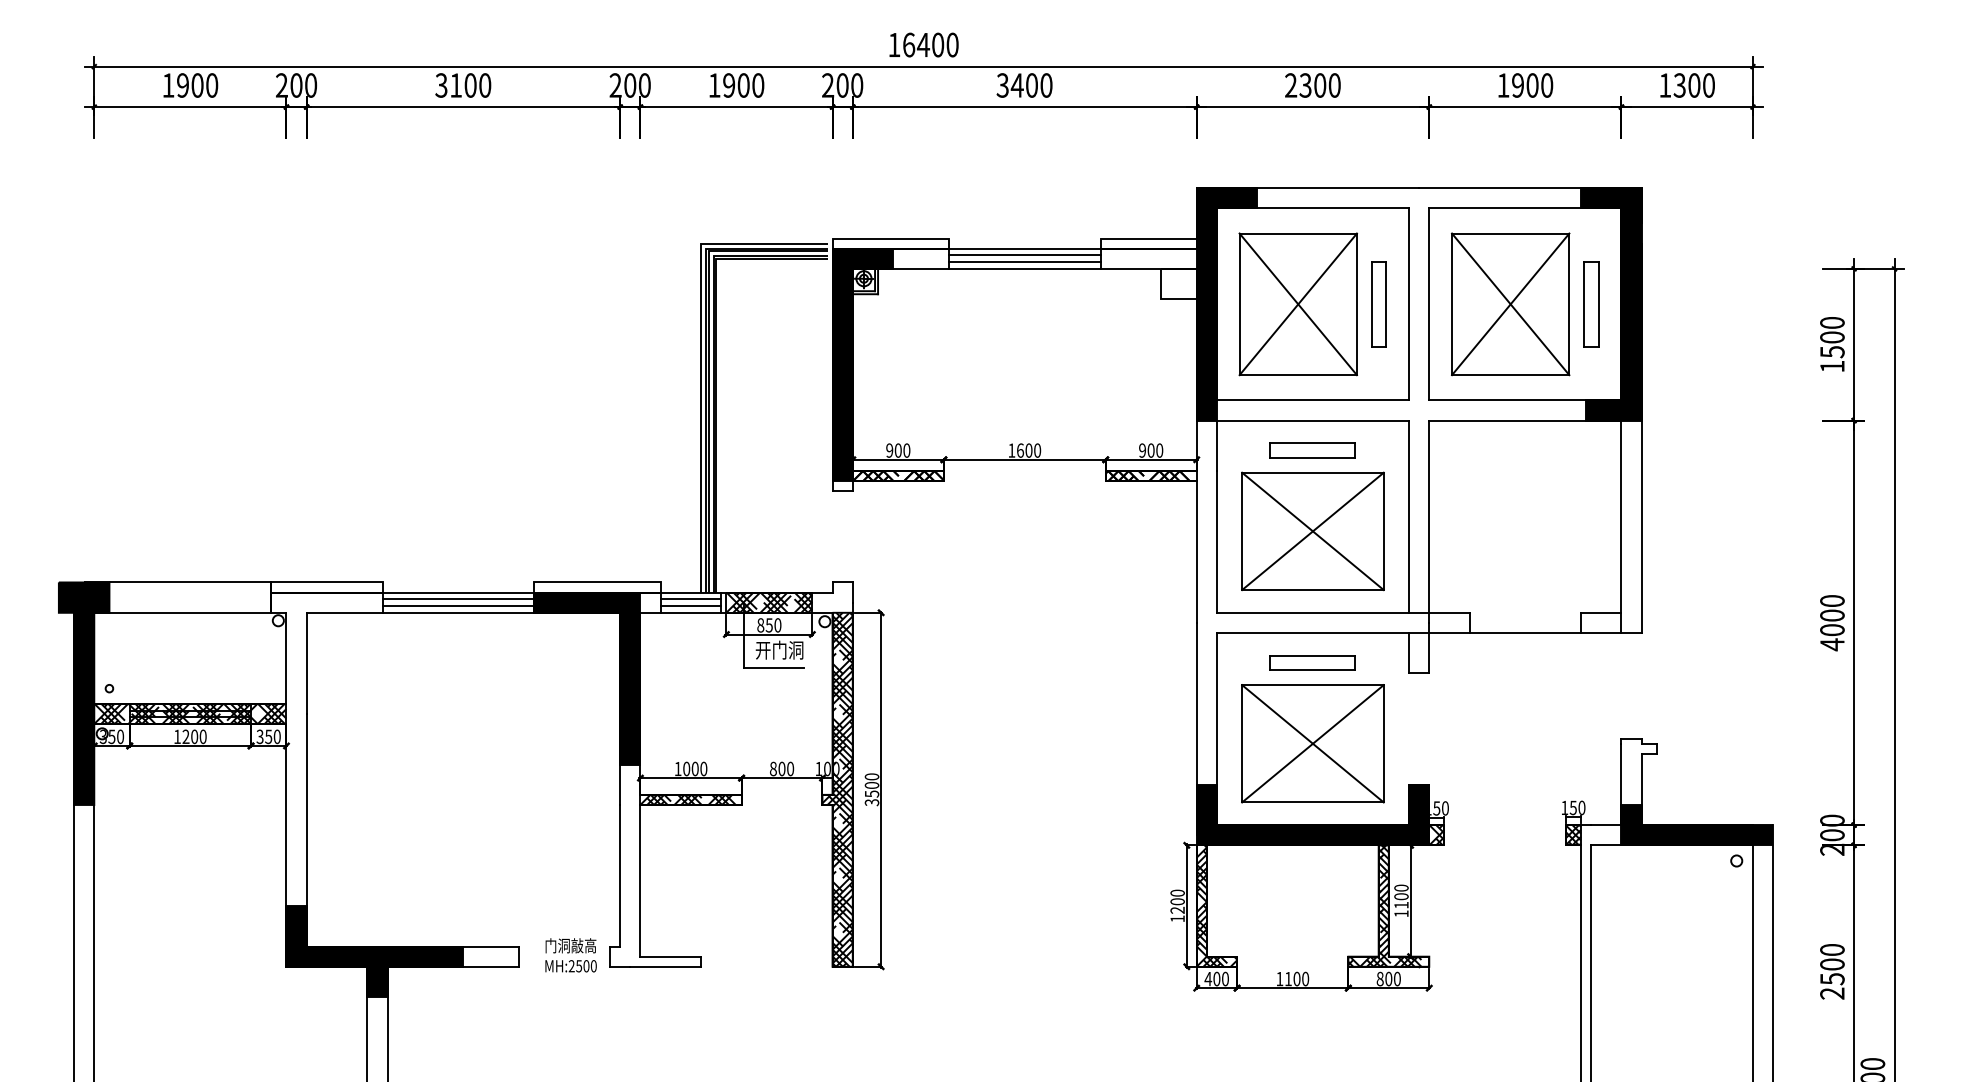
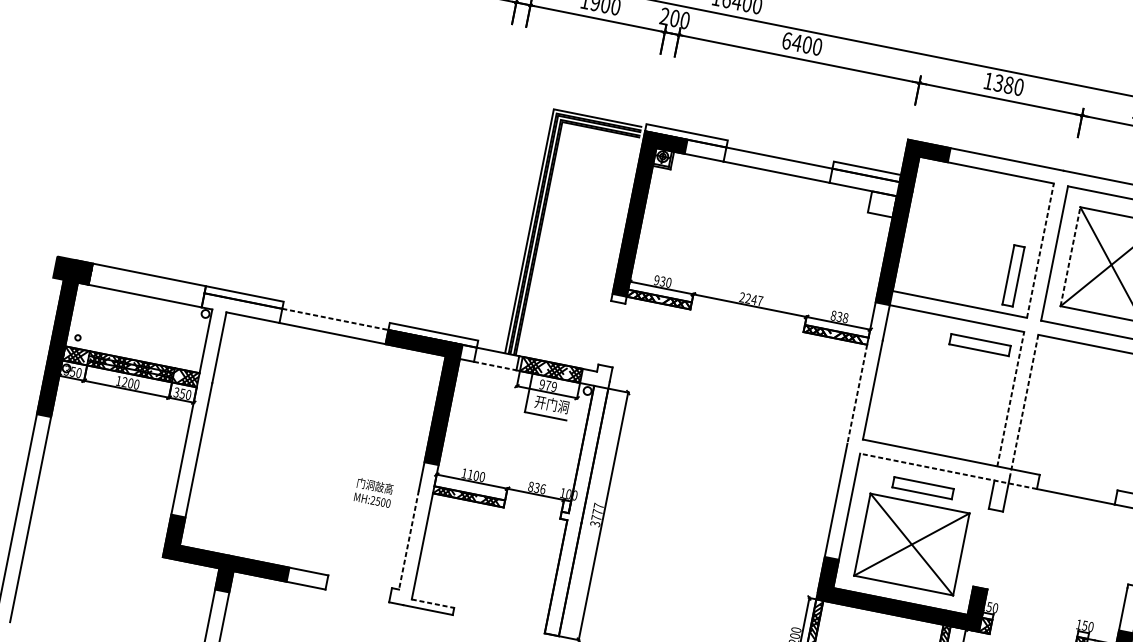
text: (1002, 85) -> (786, 40), 3400 -> 6400
text: (1305, 85) -> (998, 83), 2300 -> 1380
line: (1024, 255) -> (778, 162), removed
line: (1024, 262) -> (777, 167), removed
line: (1409, 303) -> (1040, 250), solid -> dashed
part: (1297, 304) -> (962, 235), removed
part: (1378, 304) -> (1013, 275), moved
line: (1452, 304) -> (1070, 256), solid -> dashed
text: (897, 450) -> (662, 281), 900 -> 930
text: (1024, 450) -> (751, 299), 1600 -> 2247
text: (1151, 450) -> (839, 316), 900 -> 838
part: (1312, 450) -> (979, 344), moved
line: (1409, 516) -> (1011, 399), solid -> dashed
line: (1429, 522) -> (1024, 406), solid -> dashed
part: (1312, 531) -> (941, 396), removed
line: (1196, 552) -> (857, 394), solid -> dashed
line: (458, 592) -> (335, 319), solid -> dashed
line: (458, 599) -> (334, 324), removed
line: (690, 599) -> (496, 356), removed
line: (458, 606) -> (333, 329), removed
line: (690, 606) -> (495, 361), removed
line: (691, 612) -> (495, 365), solid -> dashed
text: (769, 625) -> (548, 385), 850 -> 979
line: (1342, 633) -> (947, 471), solid -> dashed
text: (686, 768) -> (470, 474), 1000 -> 1100
text: (786, 768) -> (540, 488), 800 -> 836
text: (871, 785) -> (597, 512), 3500 -> 3777
hatch: (837, 789) -> (572, 510), removed
line: (620, 875) -> (409, 539), solid -> dashed
text: (570, 955) -> (373, 492), moved
line: (671, 956) -> (433, 603), solid -> dashed

